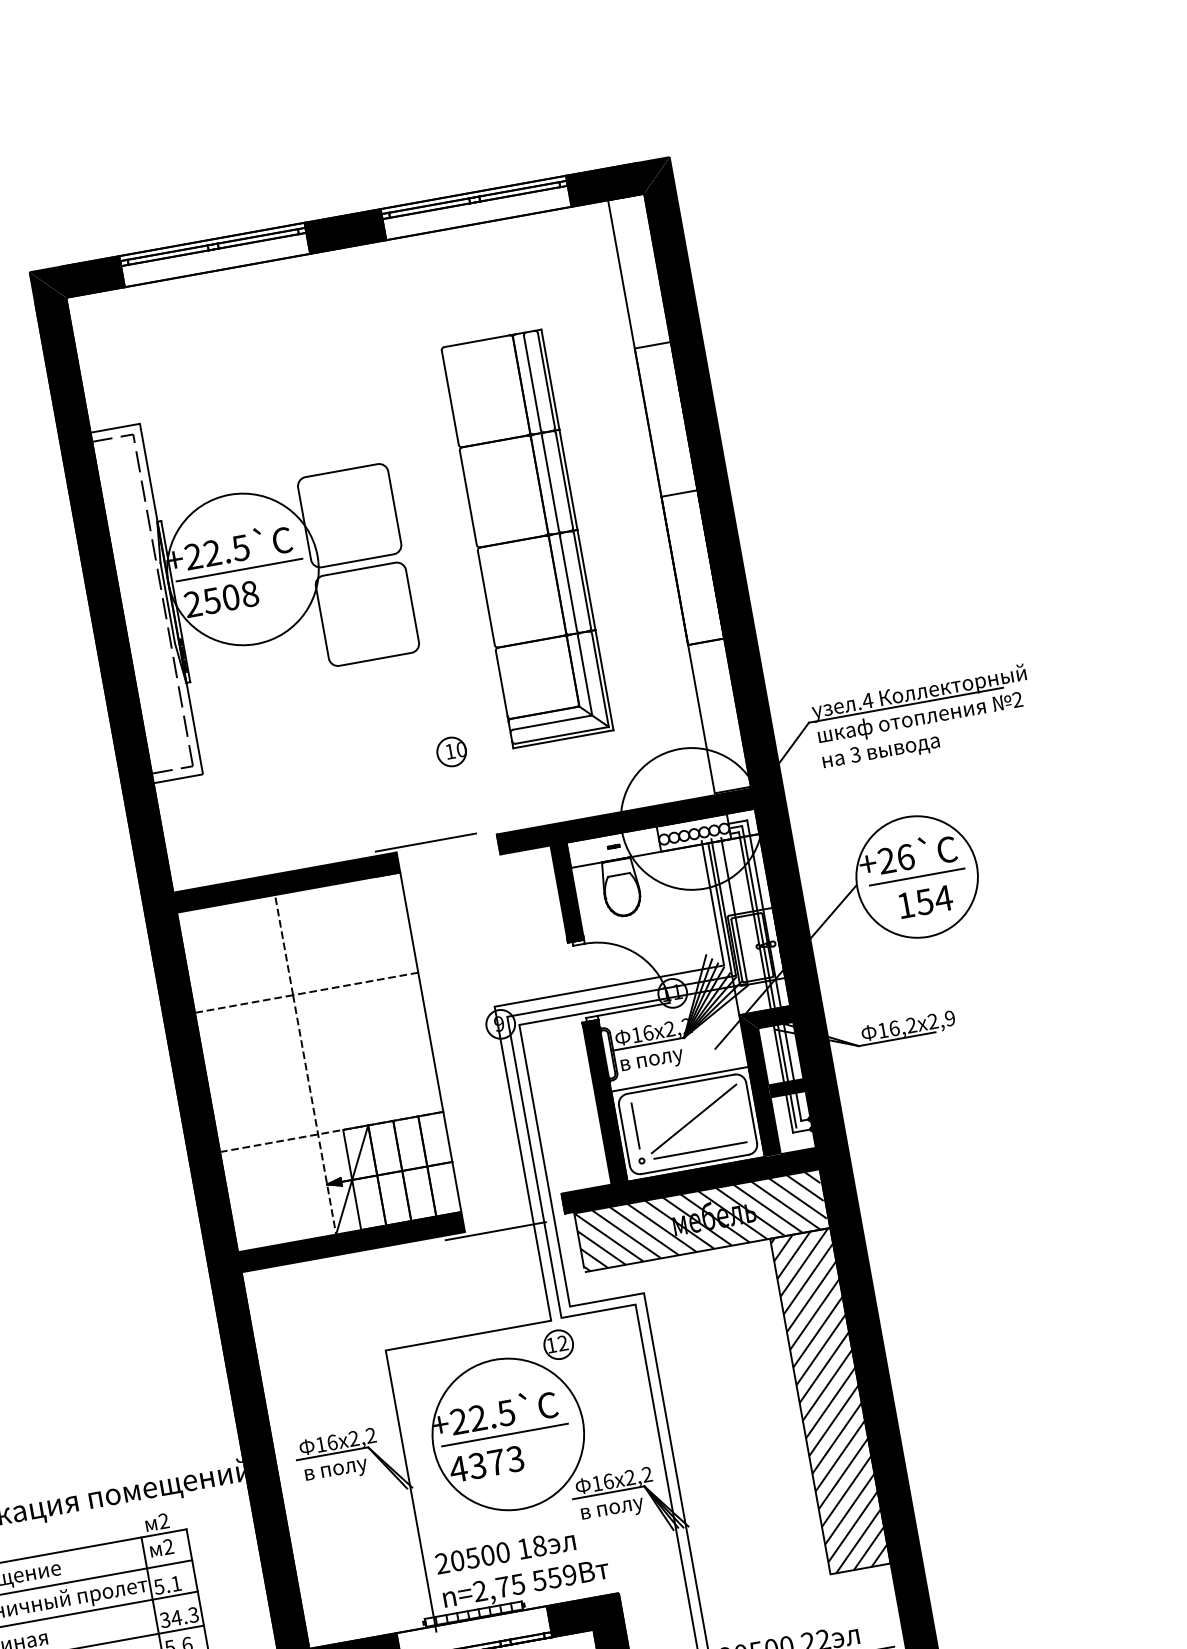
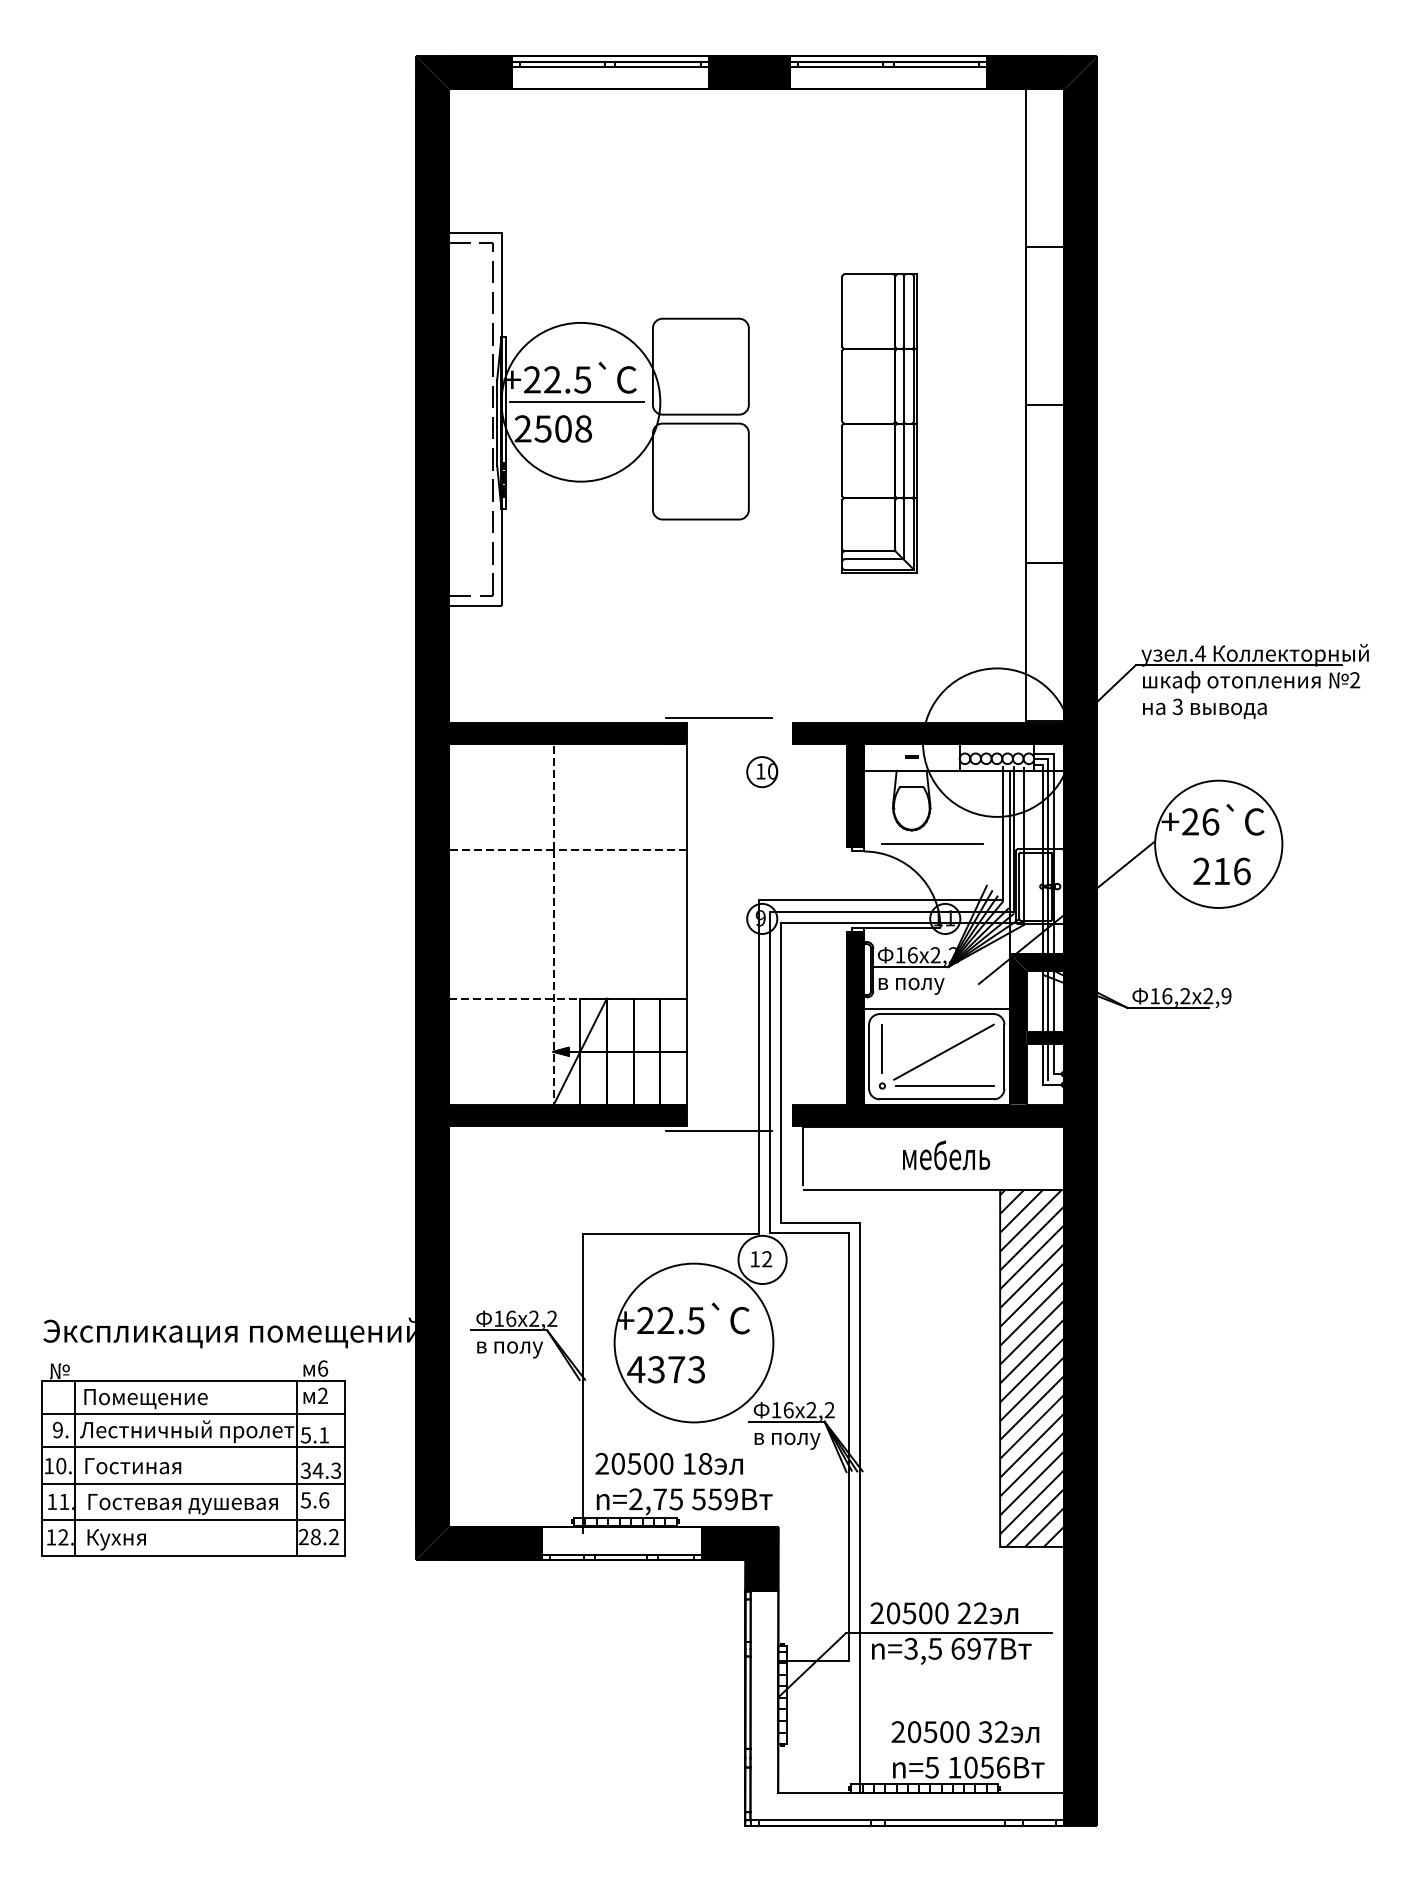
part: (527, 538) -> (879, 423), size x0.7
part: (452, 752) -> (762, 772), moved
line: (916, 876) -> (932, 843), moved
text: (925, 901) -> (1222, 871), 154 -> 216
hatch: (701, 1220) -> (932, 1158), removed
circle: (558, 1344) -> (762, 1259), size x1.6
line: (505, 1435) -> (690, 1343), removed
text: (164, 1521) -> (323, 1368), 2 -> 6

